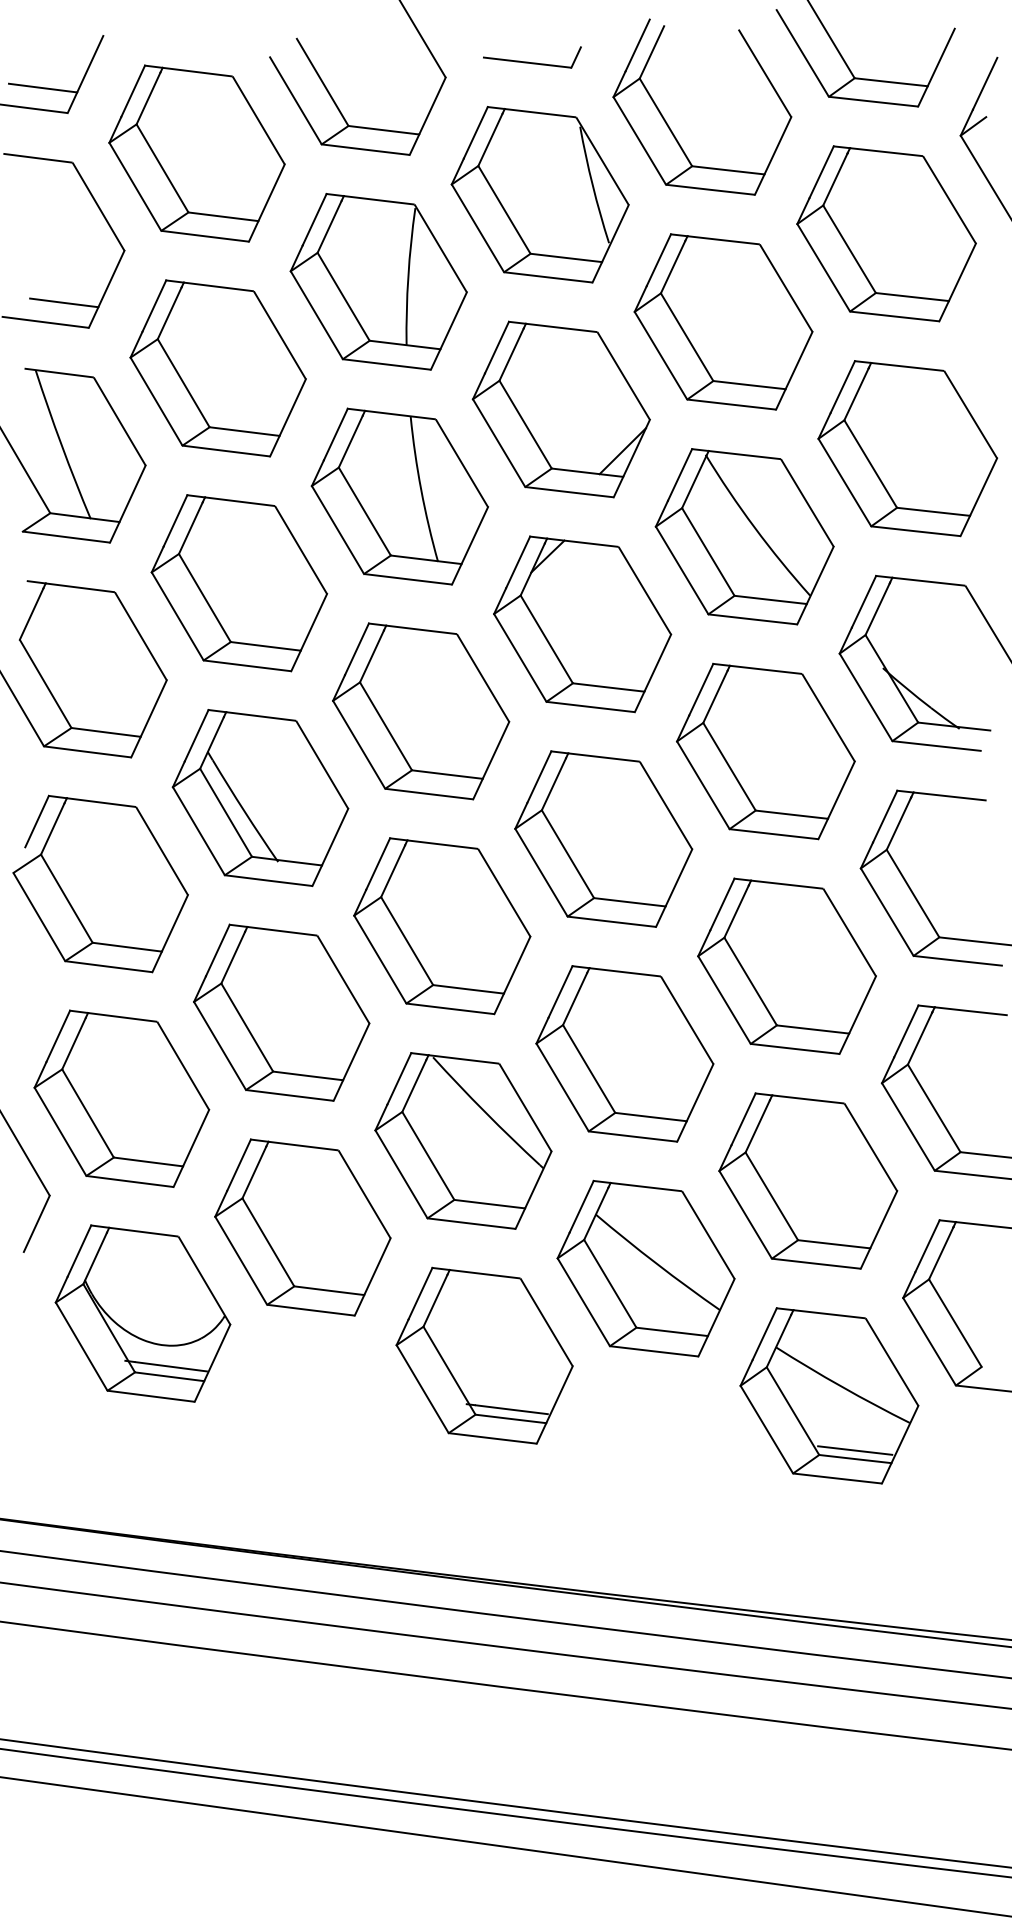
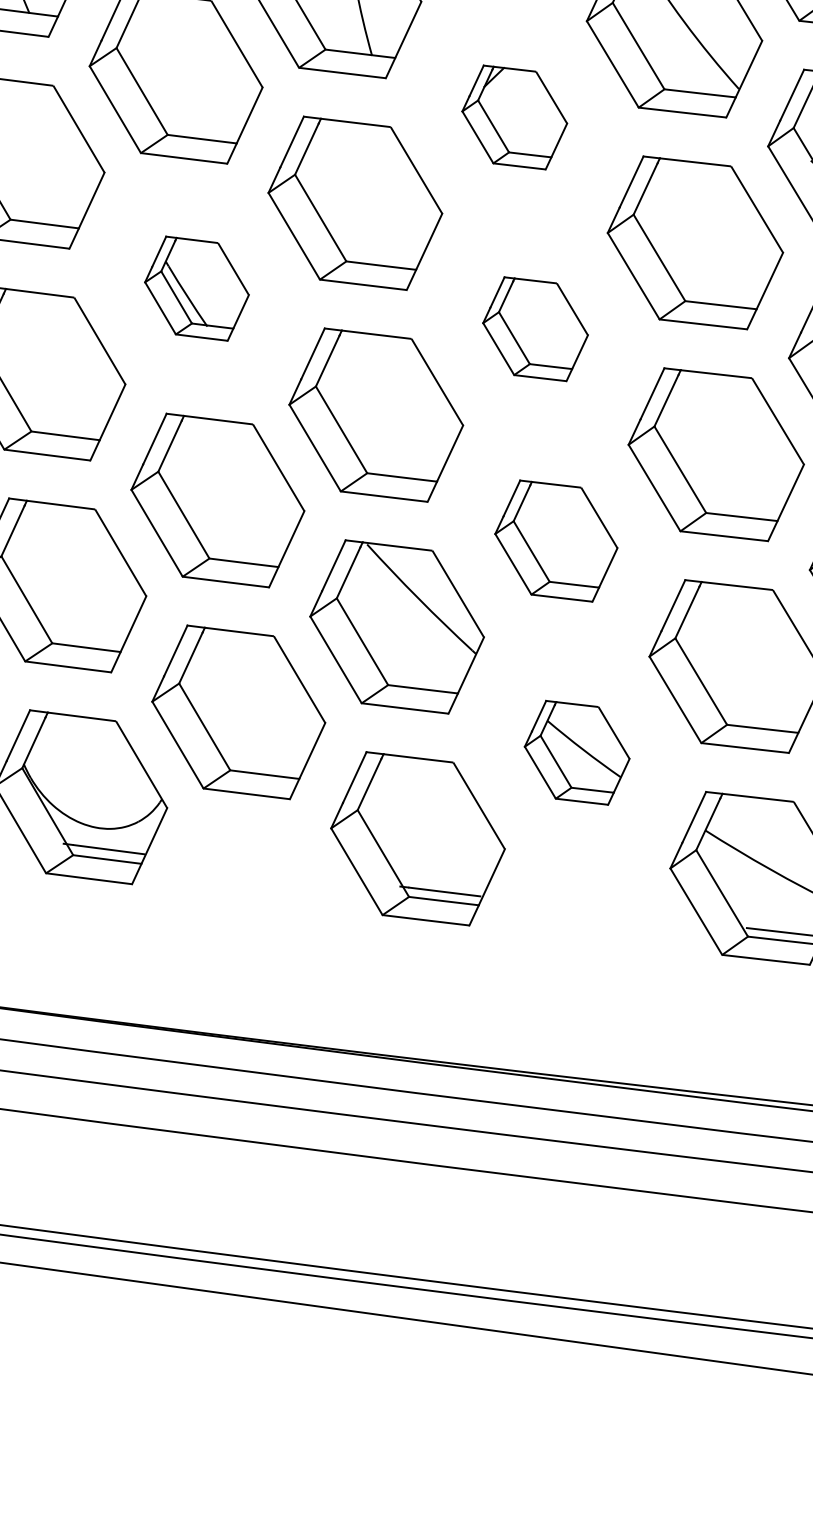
part: (582, 624) -> (514, 117), size x0.6
part: (260, 797) -> (196, 288), size x0.6
part: (603, 838) -> (535, 328), size x0.6
part: (624, 1053) -> (555, 540), size x0.7
part: (645, 1268) -> (576, 752), size x0.6

